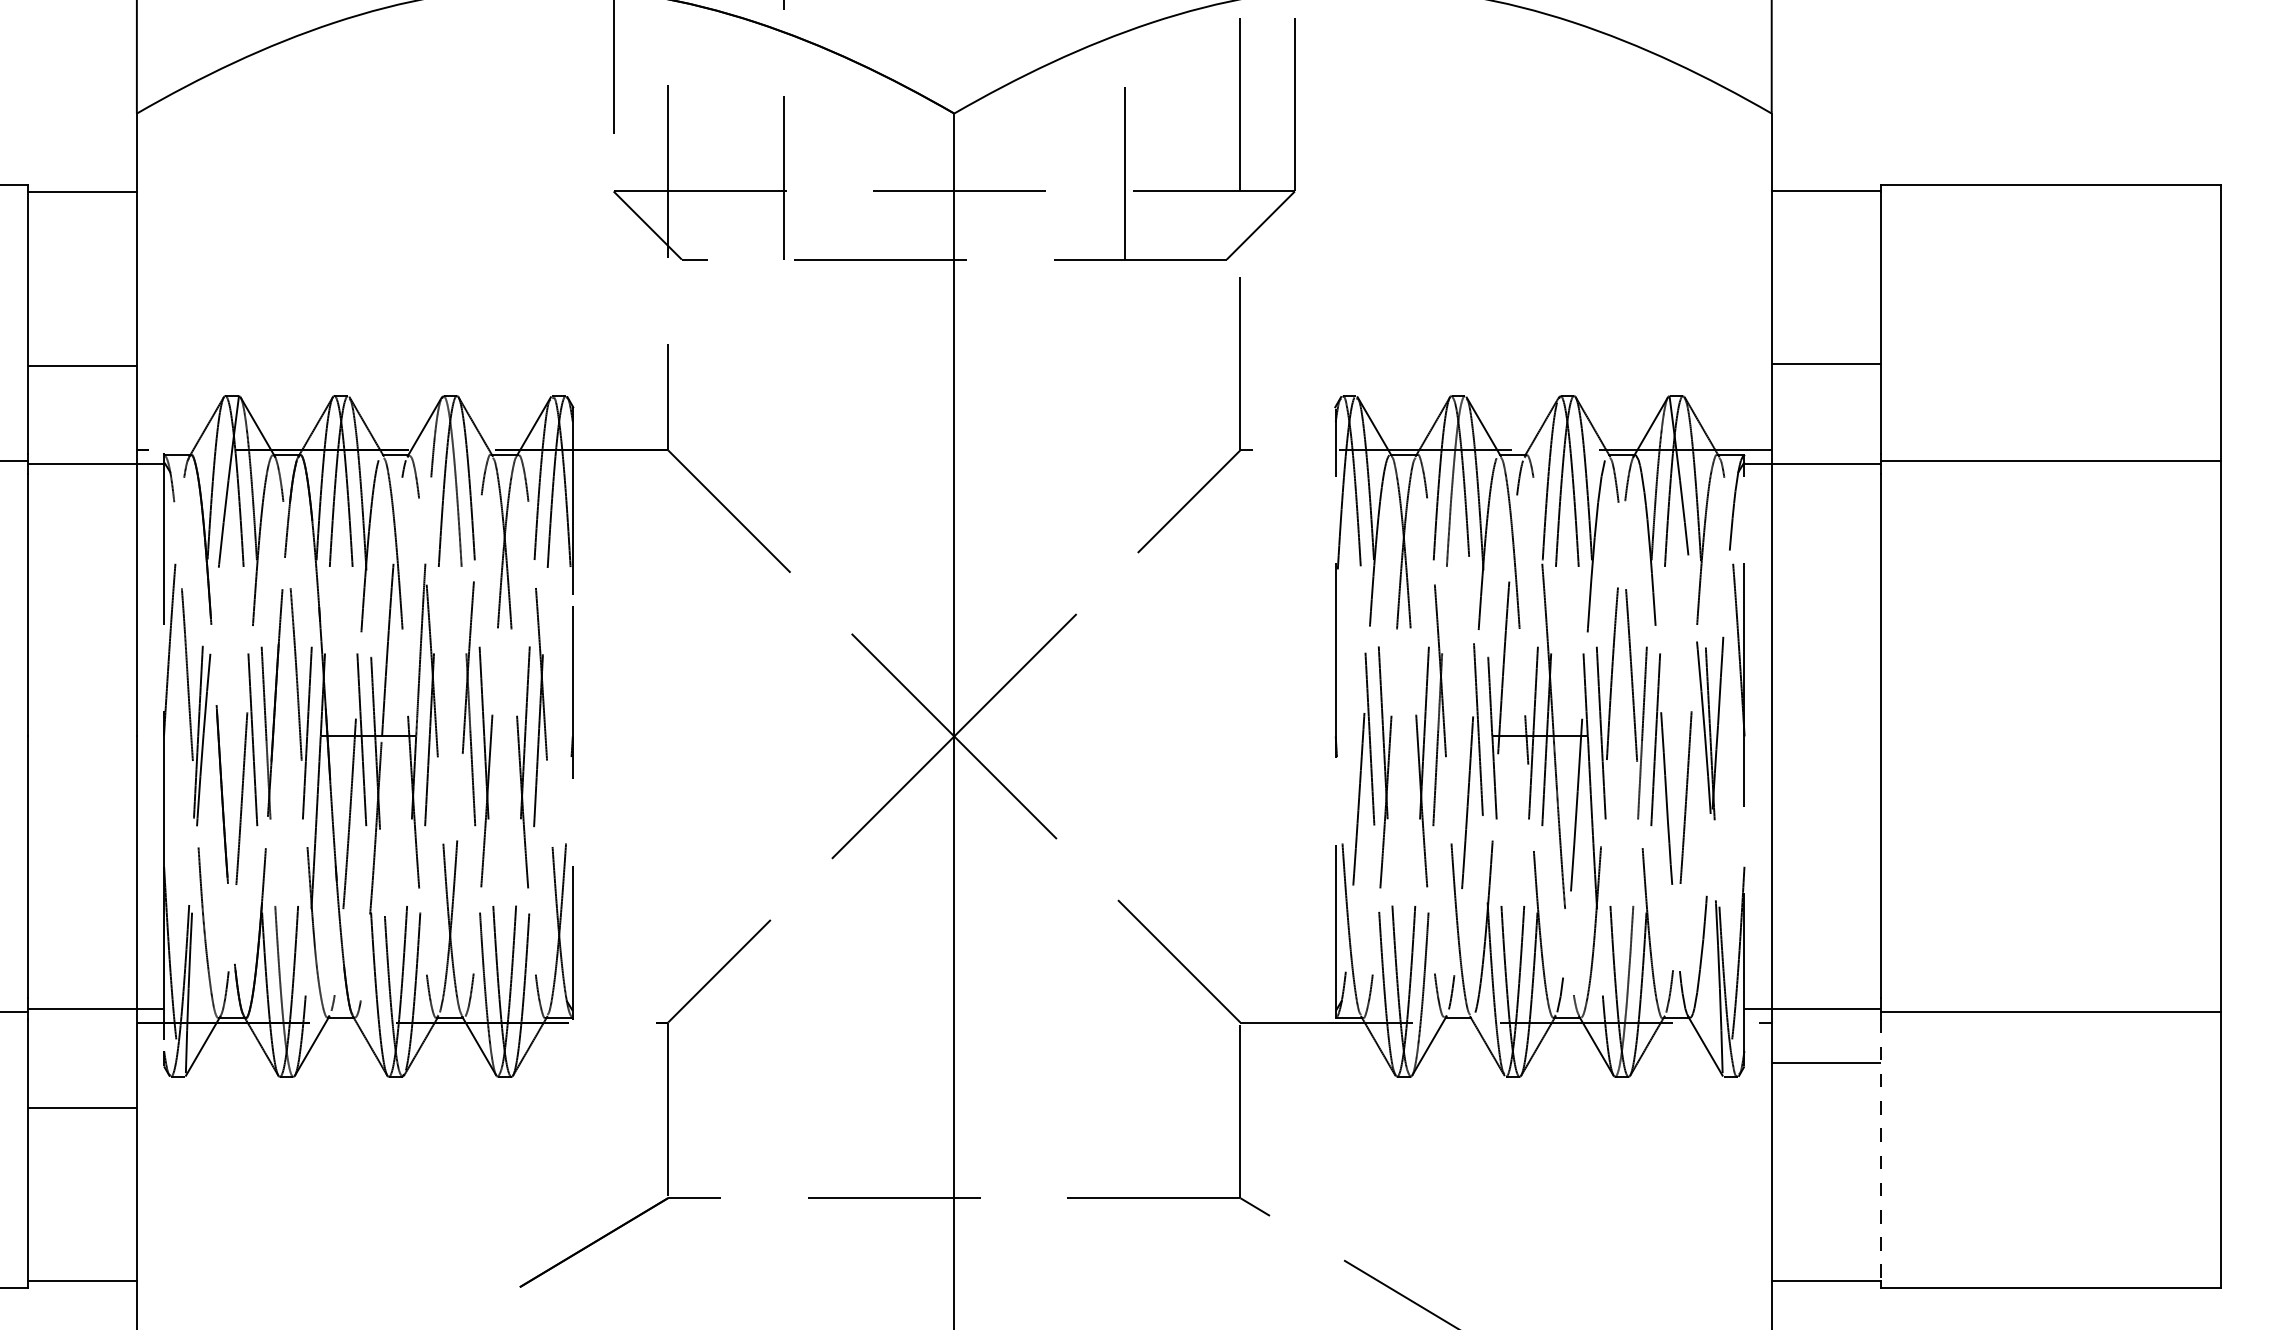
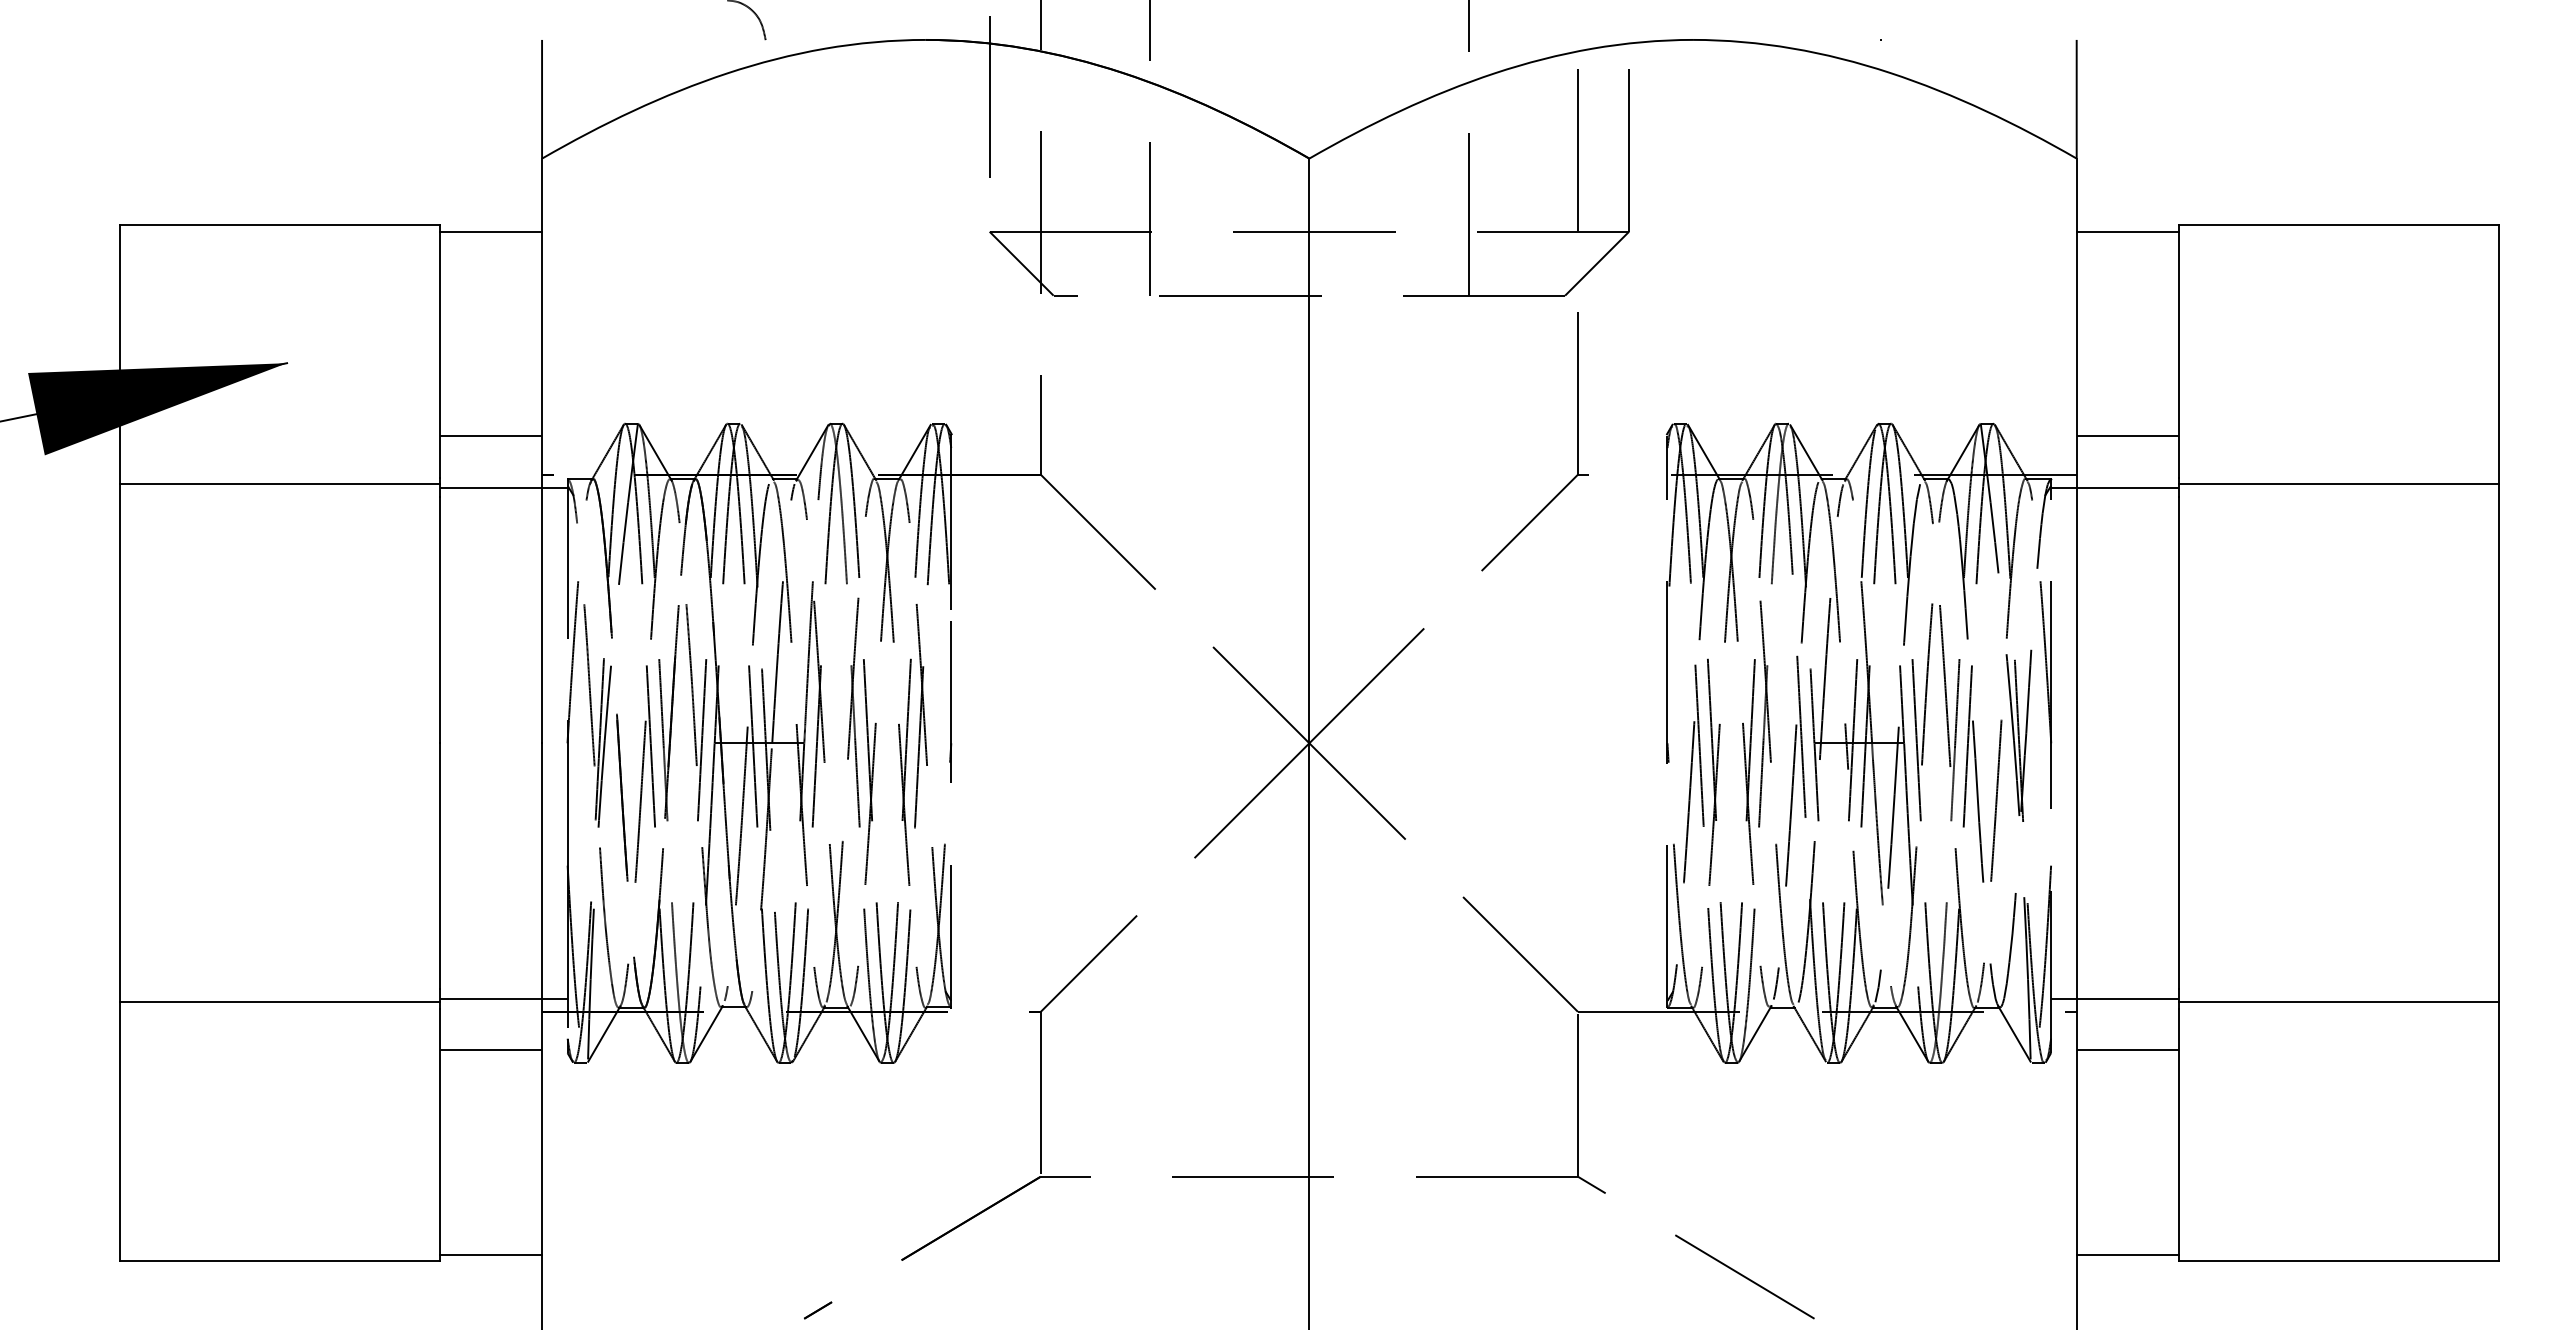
line: (1825, 363) -> (2127, 436), moved
line: (81, 365) -> (490, 436), moved
line: (81, 1108) -> (490, 1050), moved
line: (1881, 1149) -> (2179, 1131), dashed -> solid

